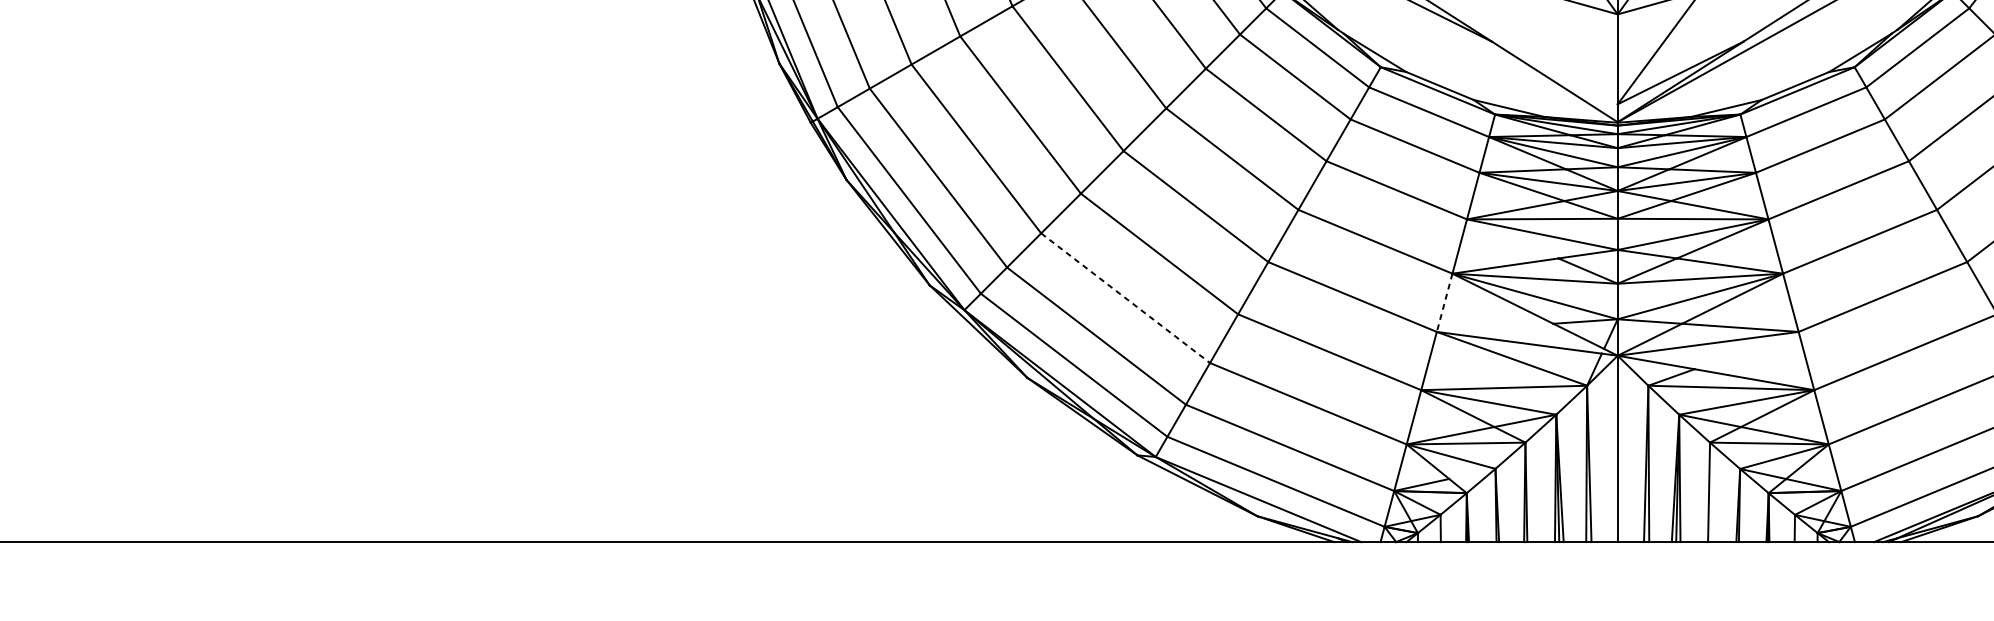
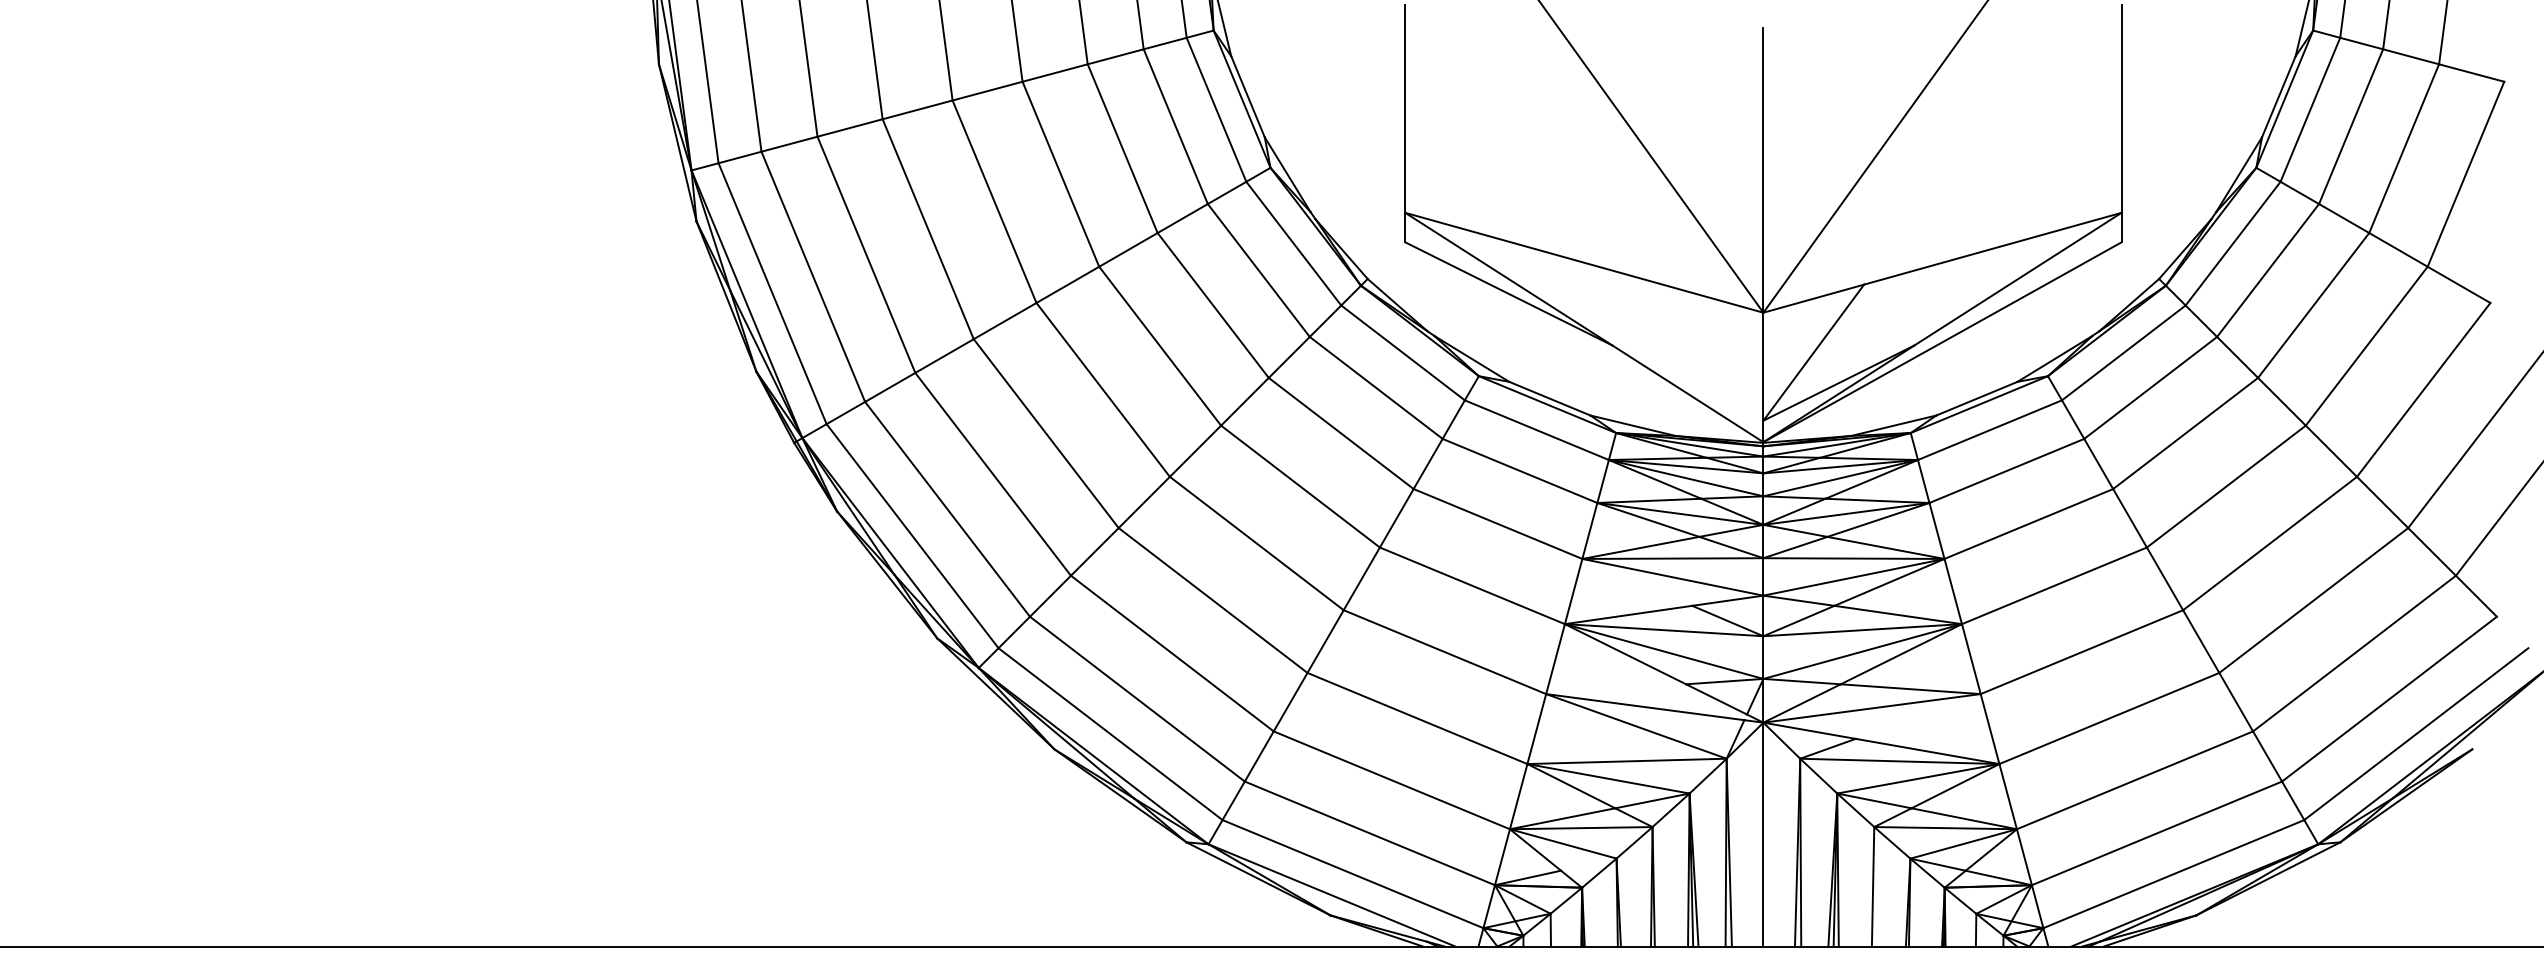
line: (1125, 298) -> (1172, 653), dashed -> solid
line: (1444, 303) -> (1555, 659), dashed -> solid

